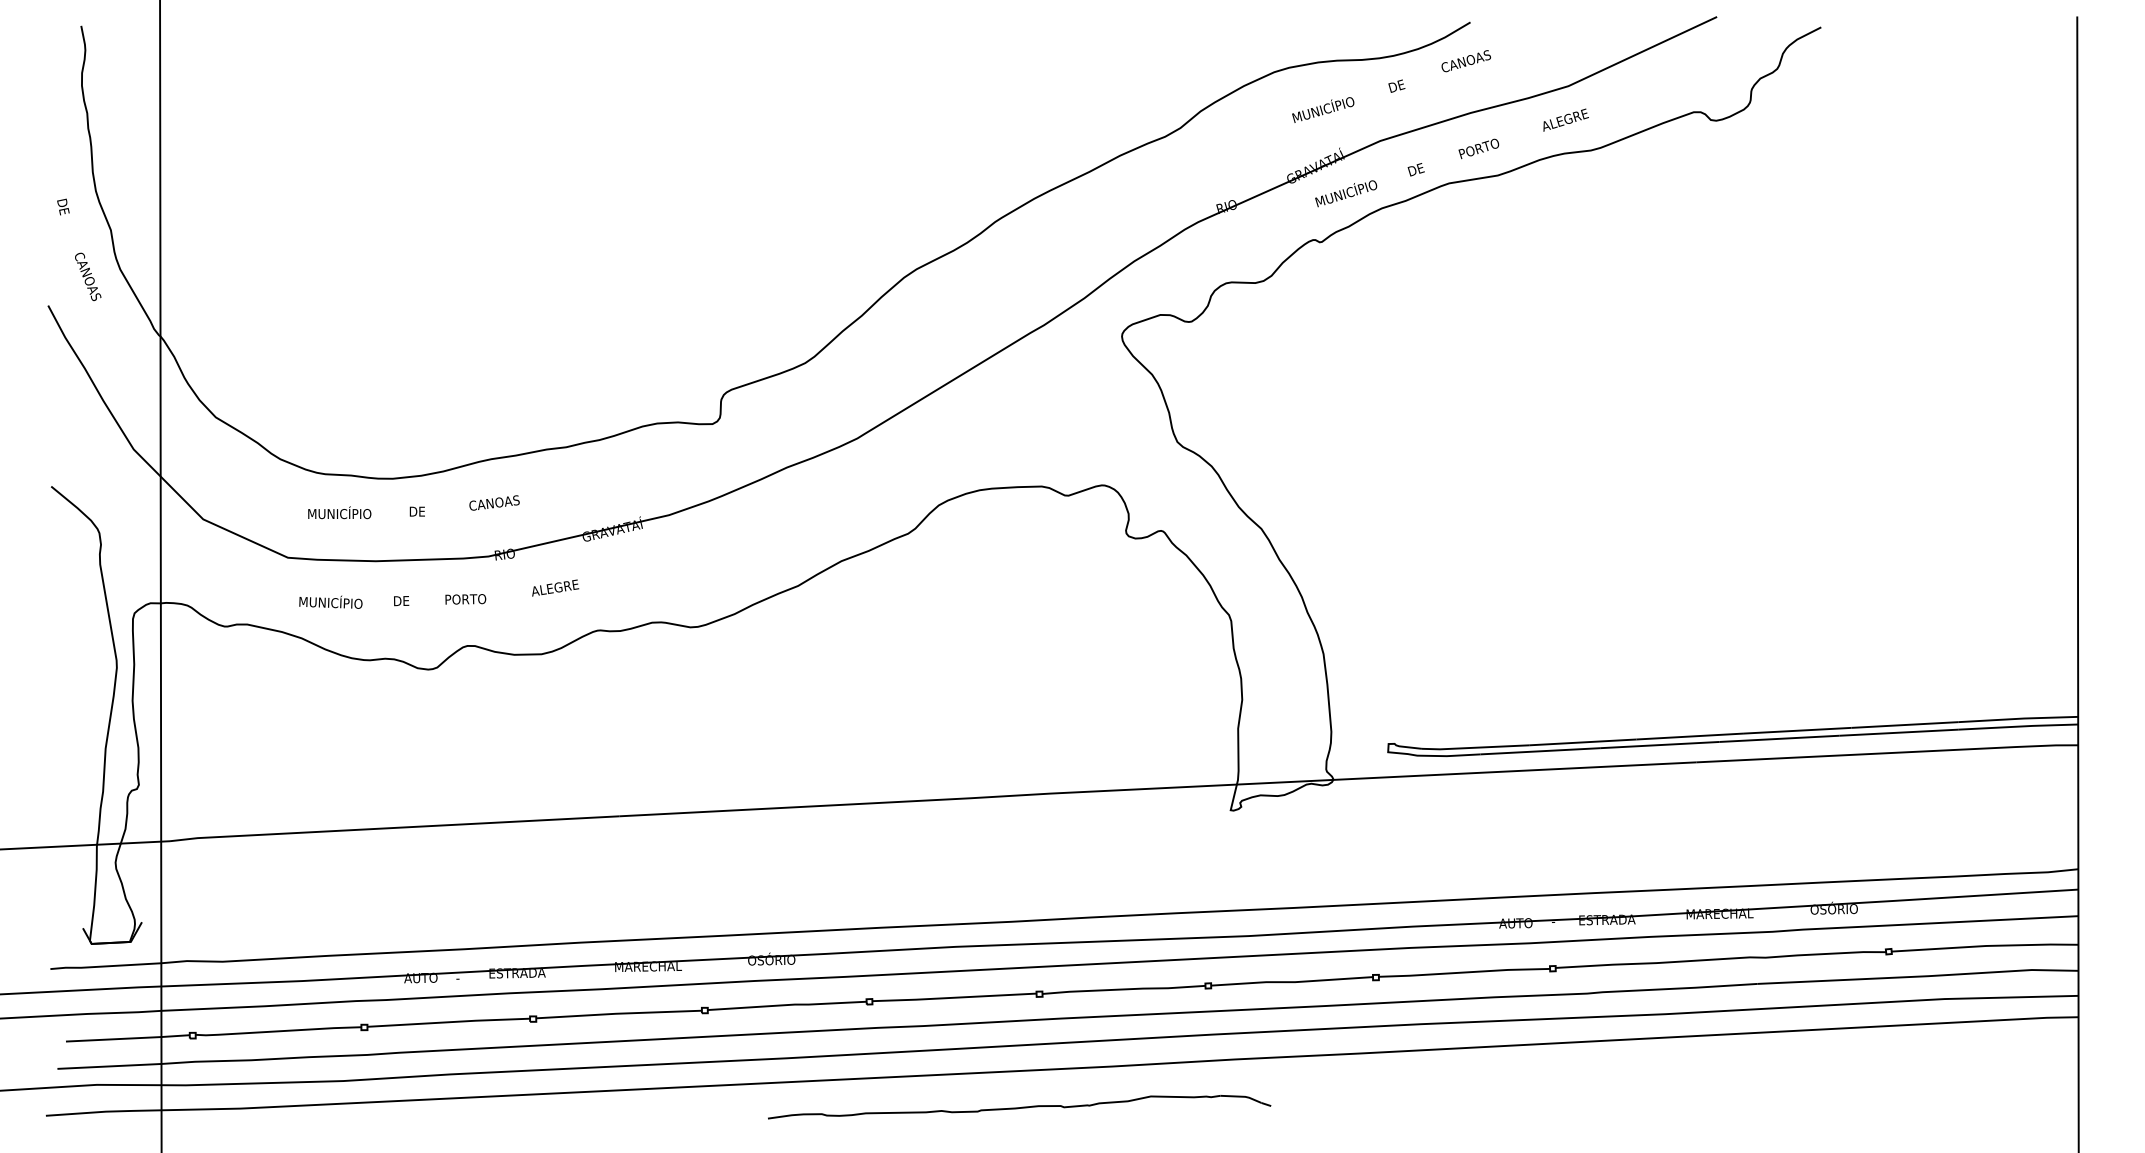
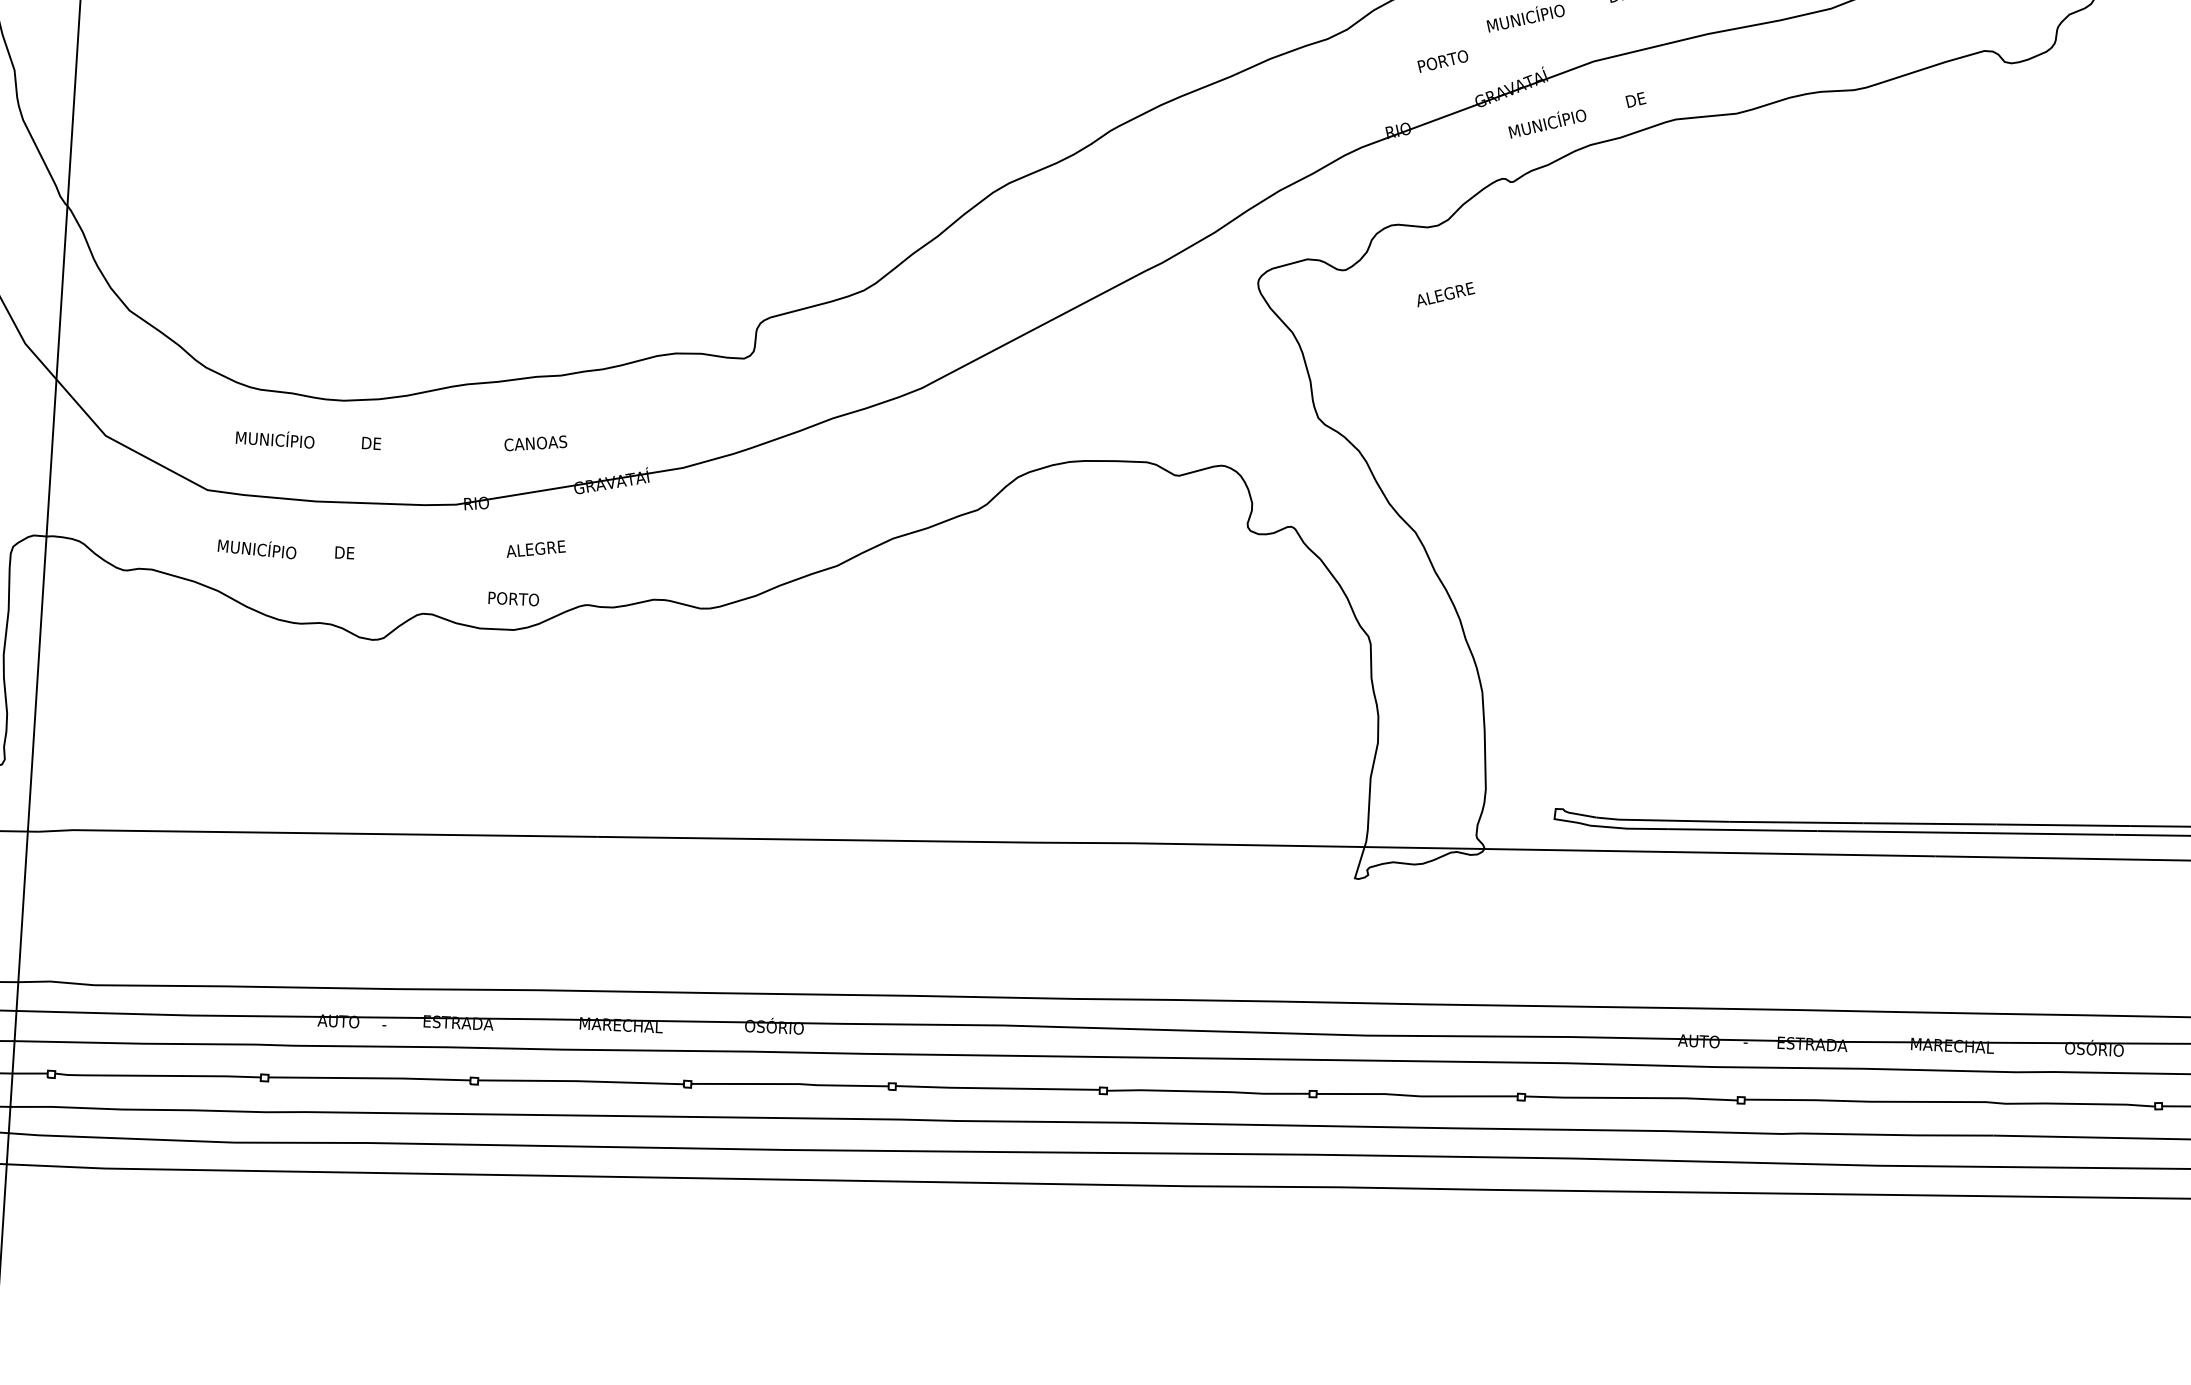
text: (1565, 119) -> (1445, 293), moved
text: (1478, 148) -> (1442, 61), moved
text: (494, 502) -> (535, 442), moved
text: (465, 599) -> (513, 599), moved
part: (1019, 1107) -> (1069, 1229), removed

